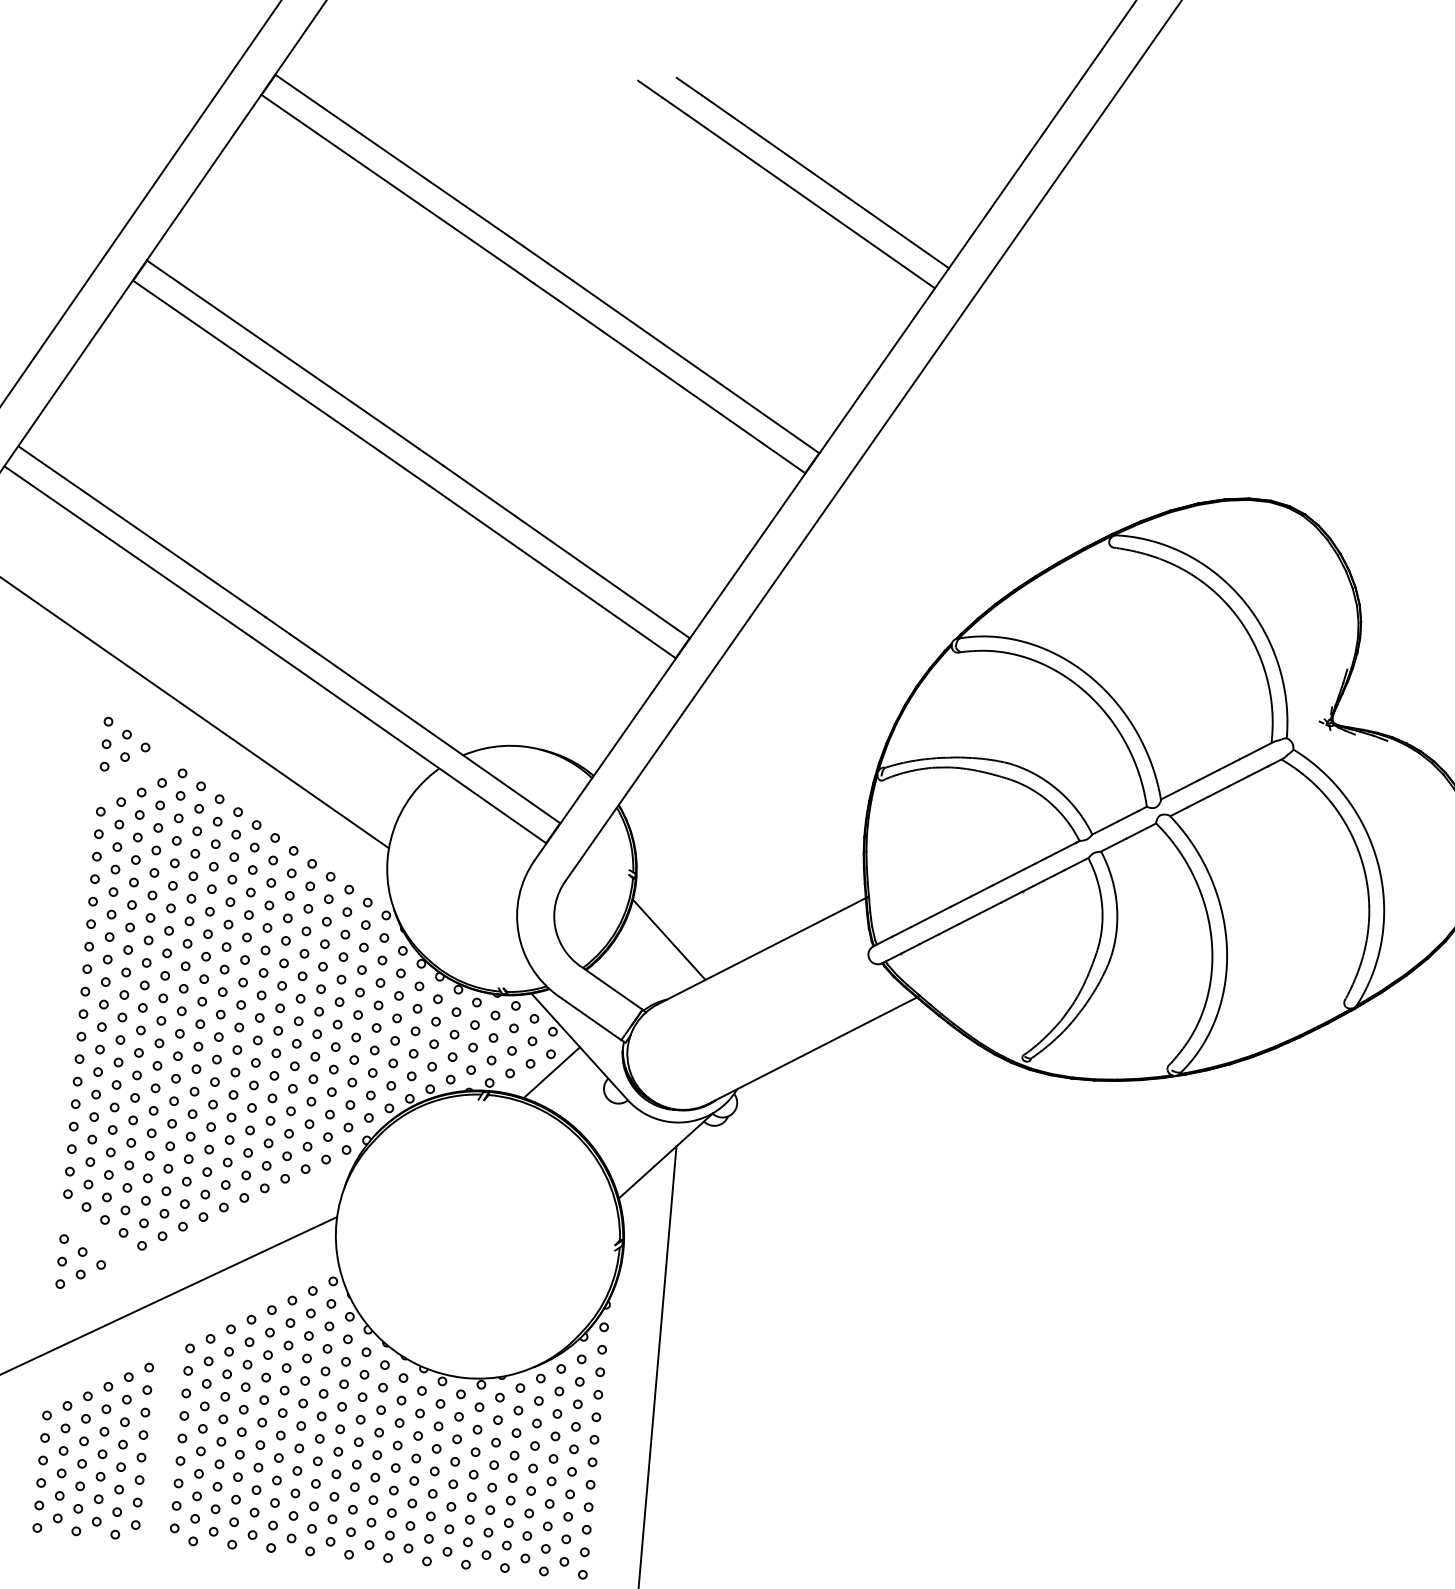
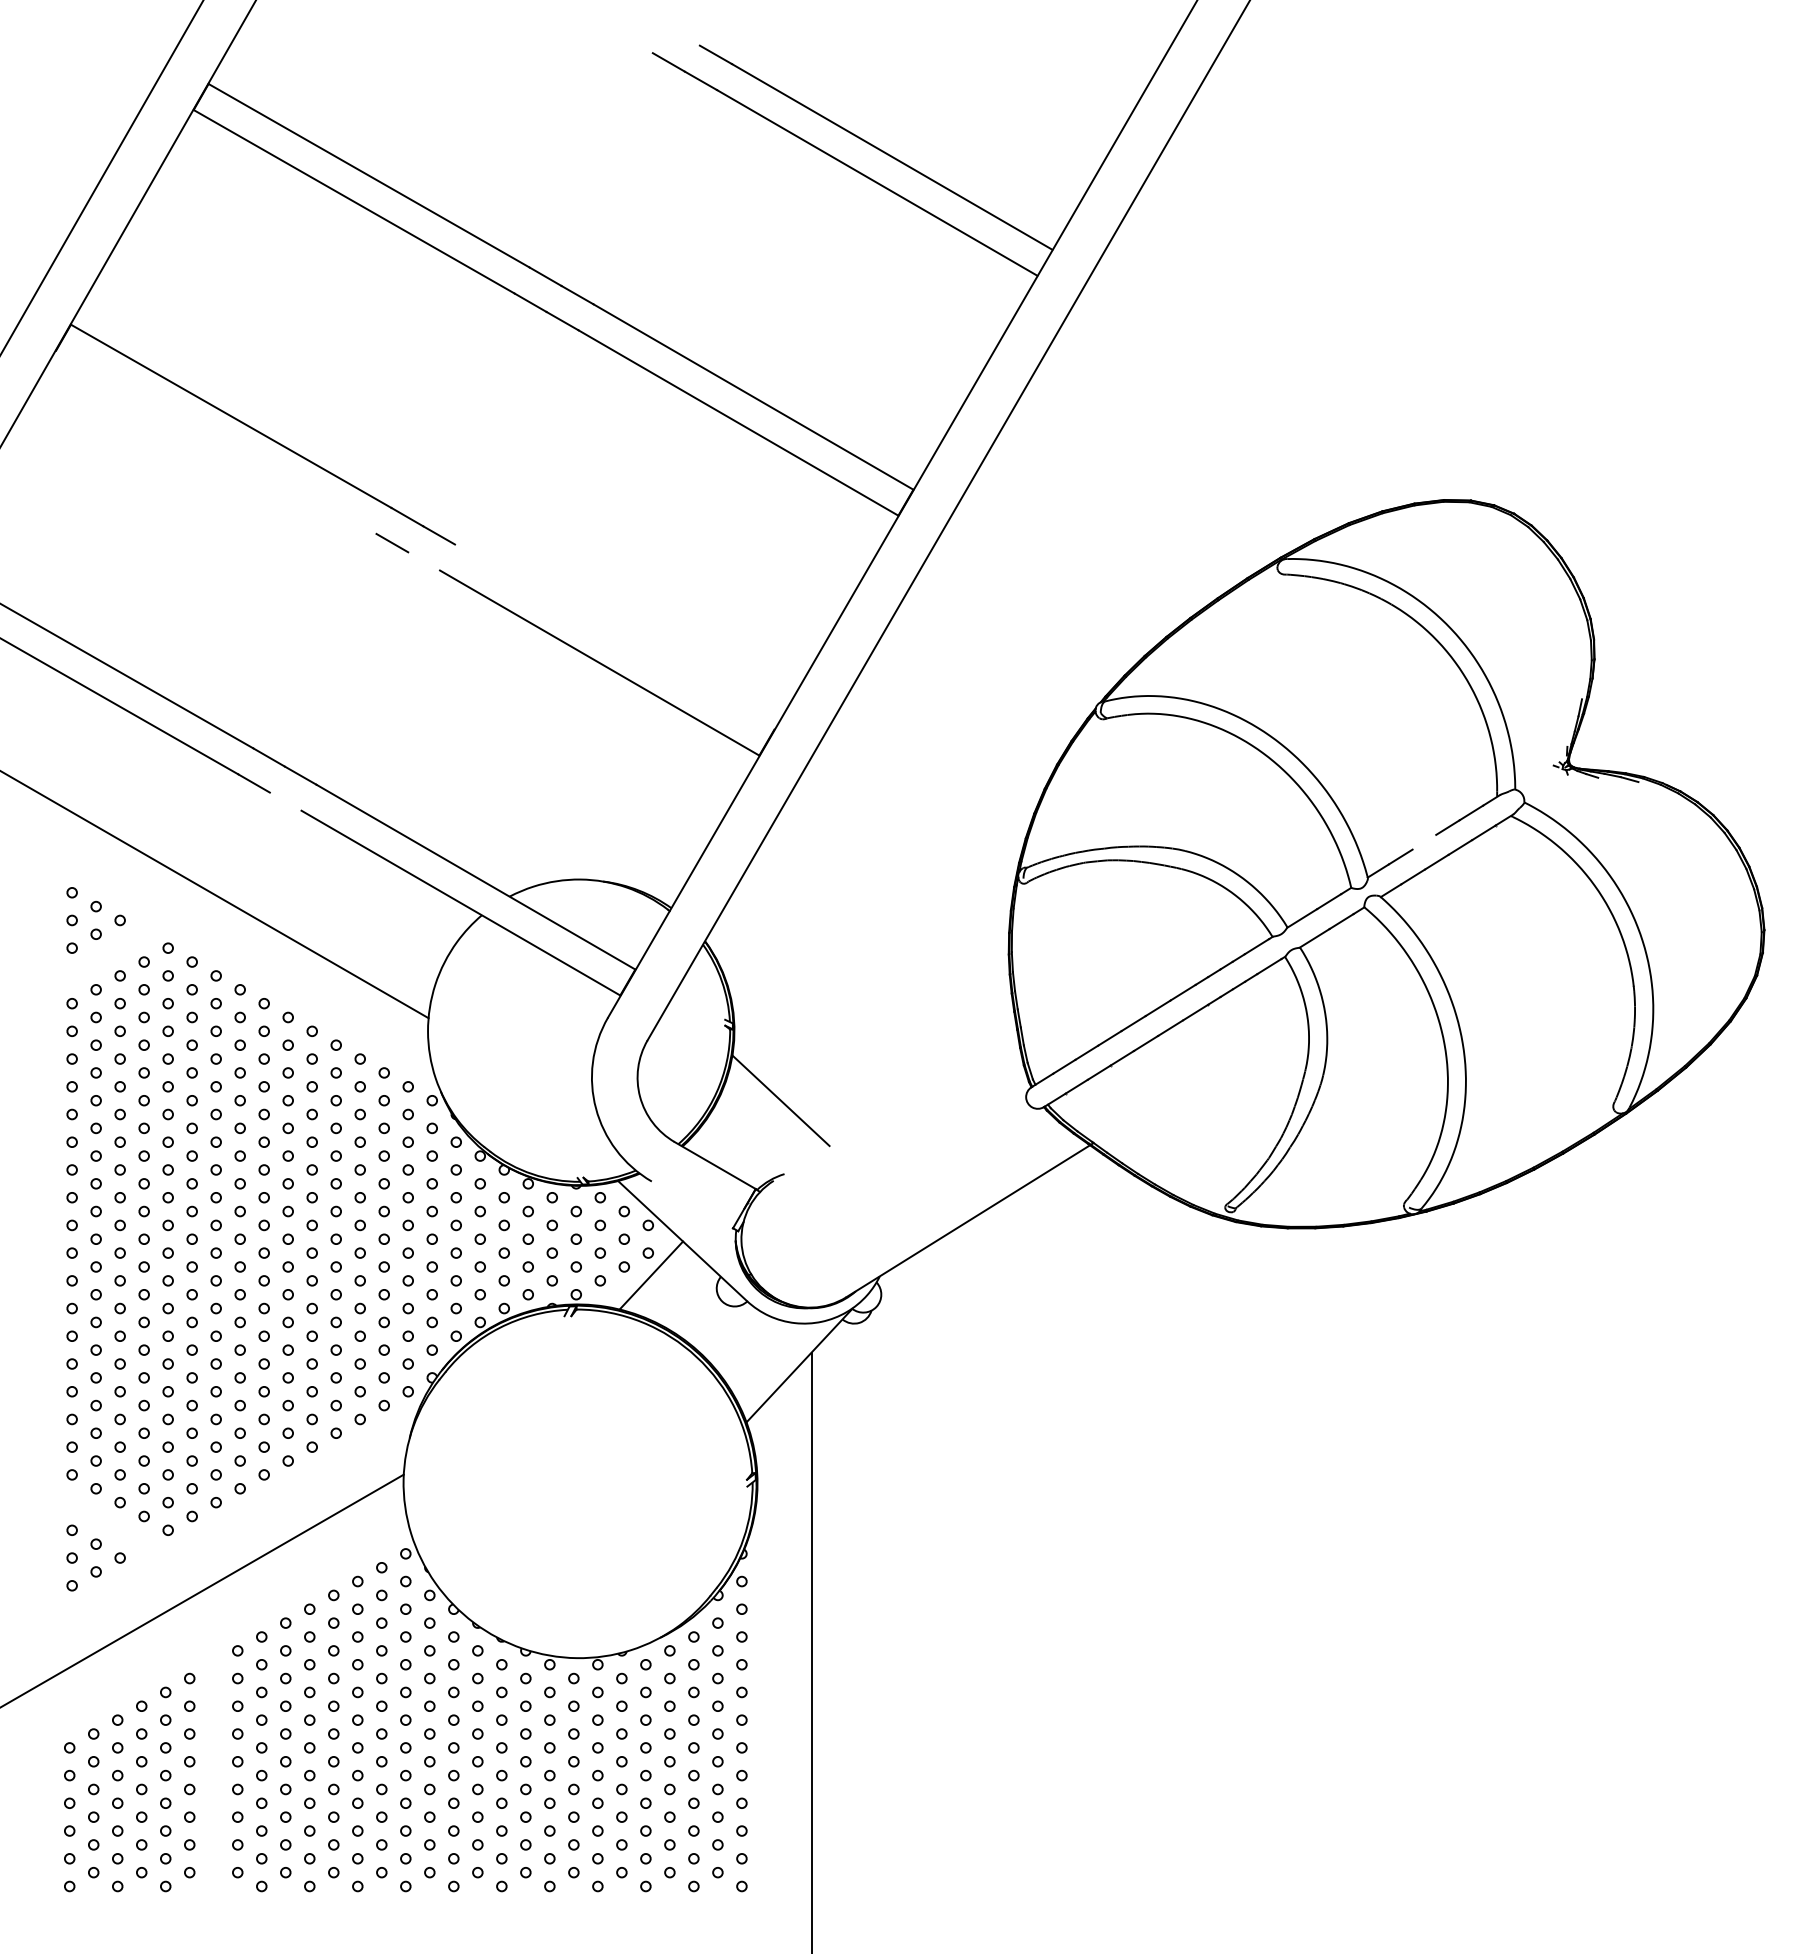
line: (257, 365) -> (216, 441), removed
line: (417, 477) -> (424, 561), removed
line: (566, 551) -> (614, 636), removed
line: (287, 662) -> (285, 801), removed
line: (1209, 774) -> (1424, 841), removed
line: (762, 950) -> (896, 1103), removed
line: (589, 1017) -> (691, 1204), removed

